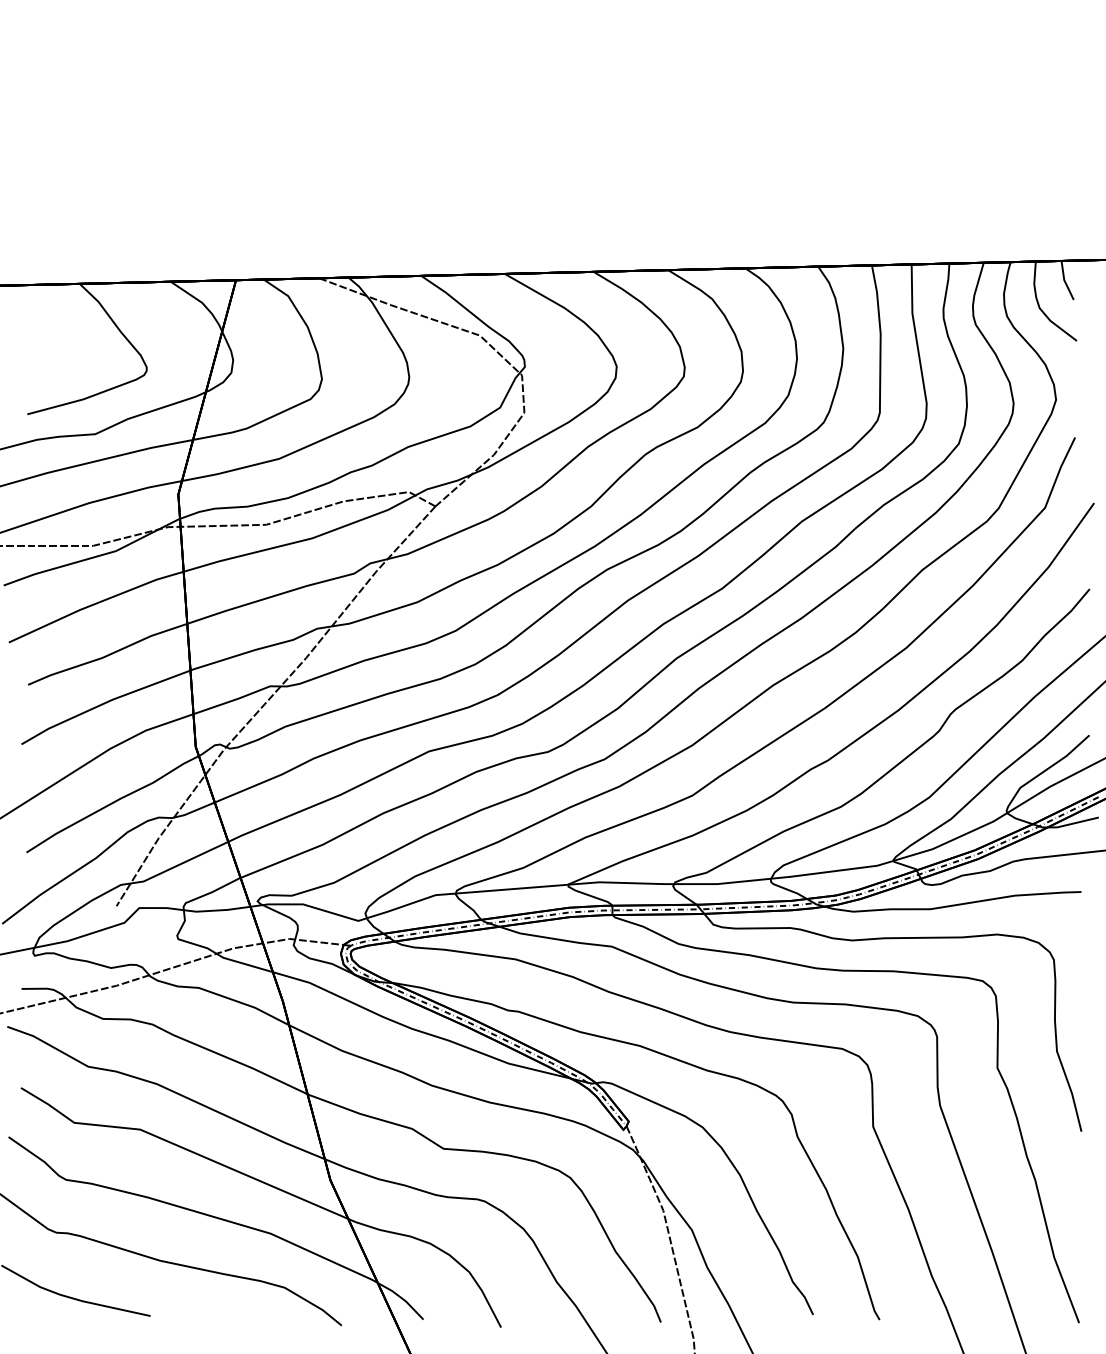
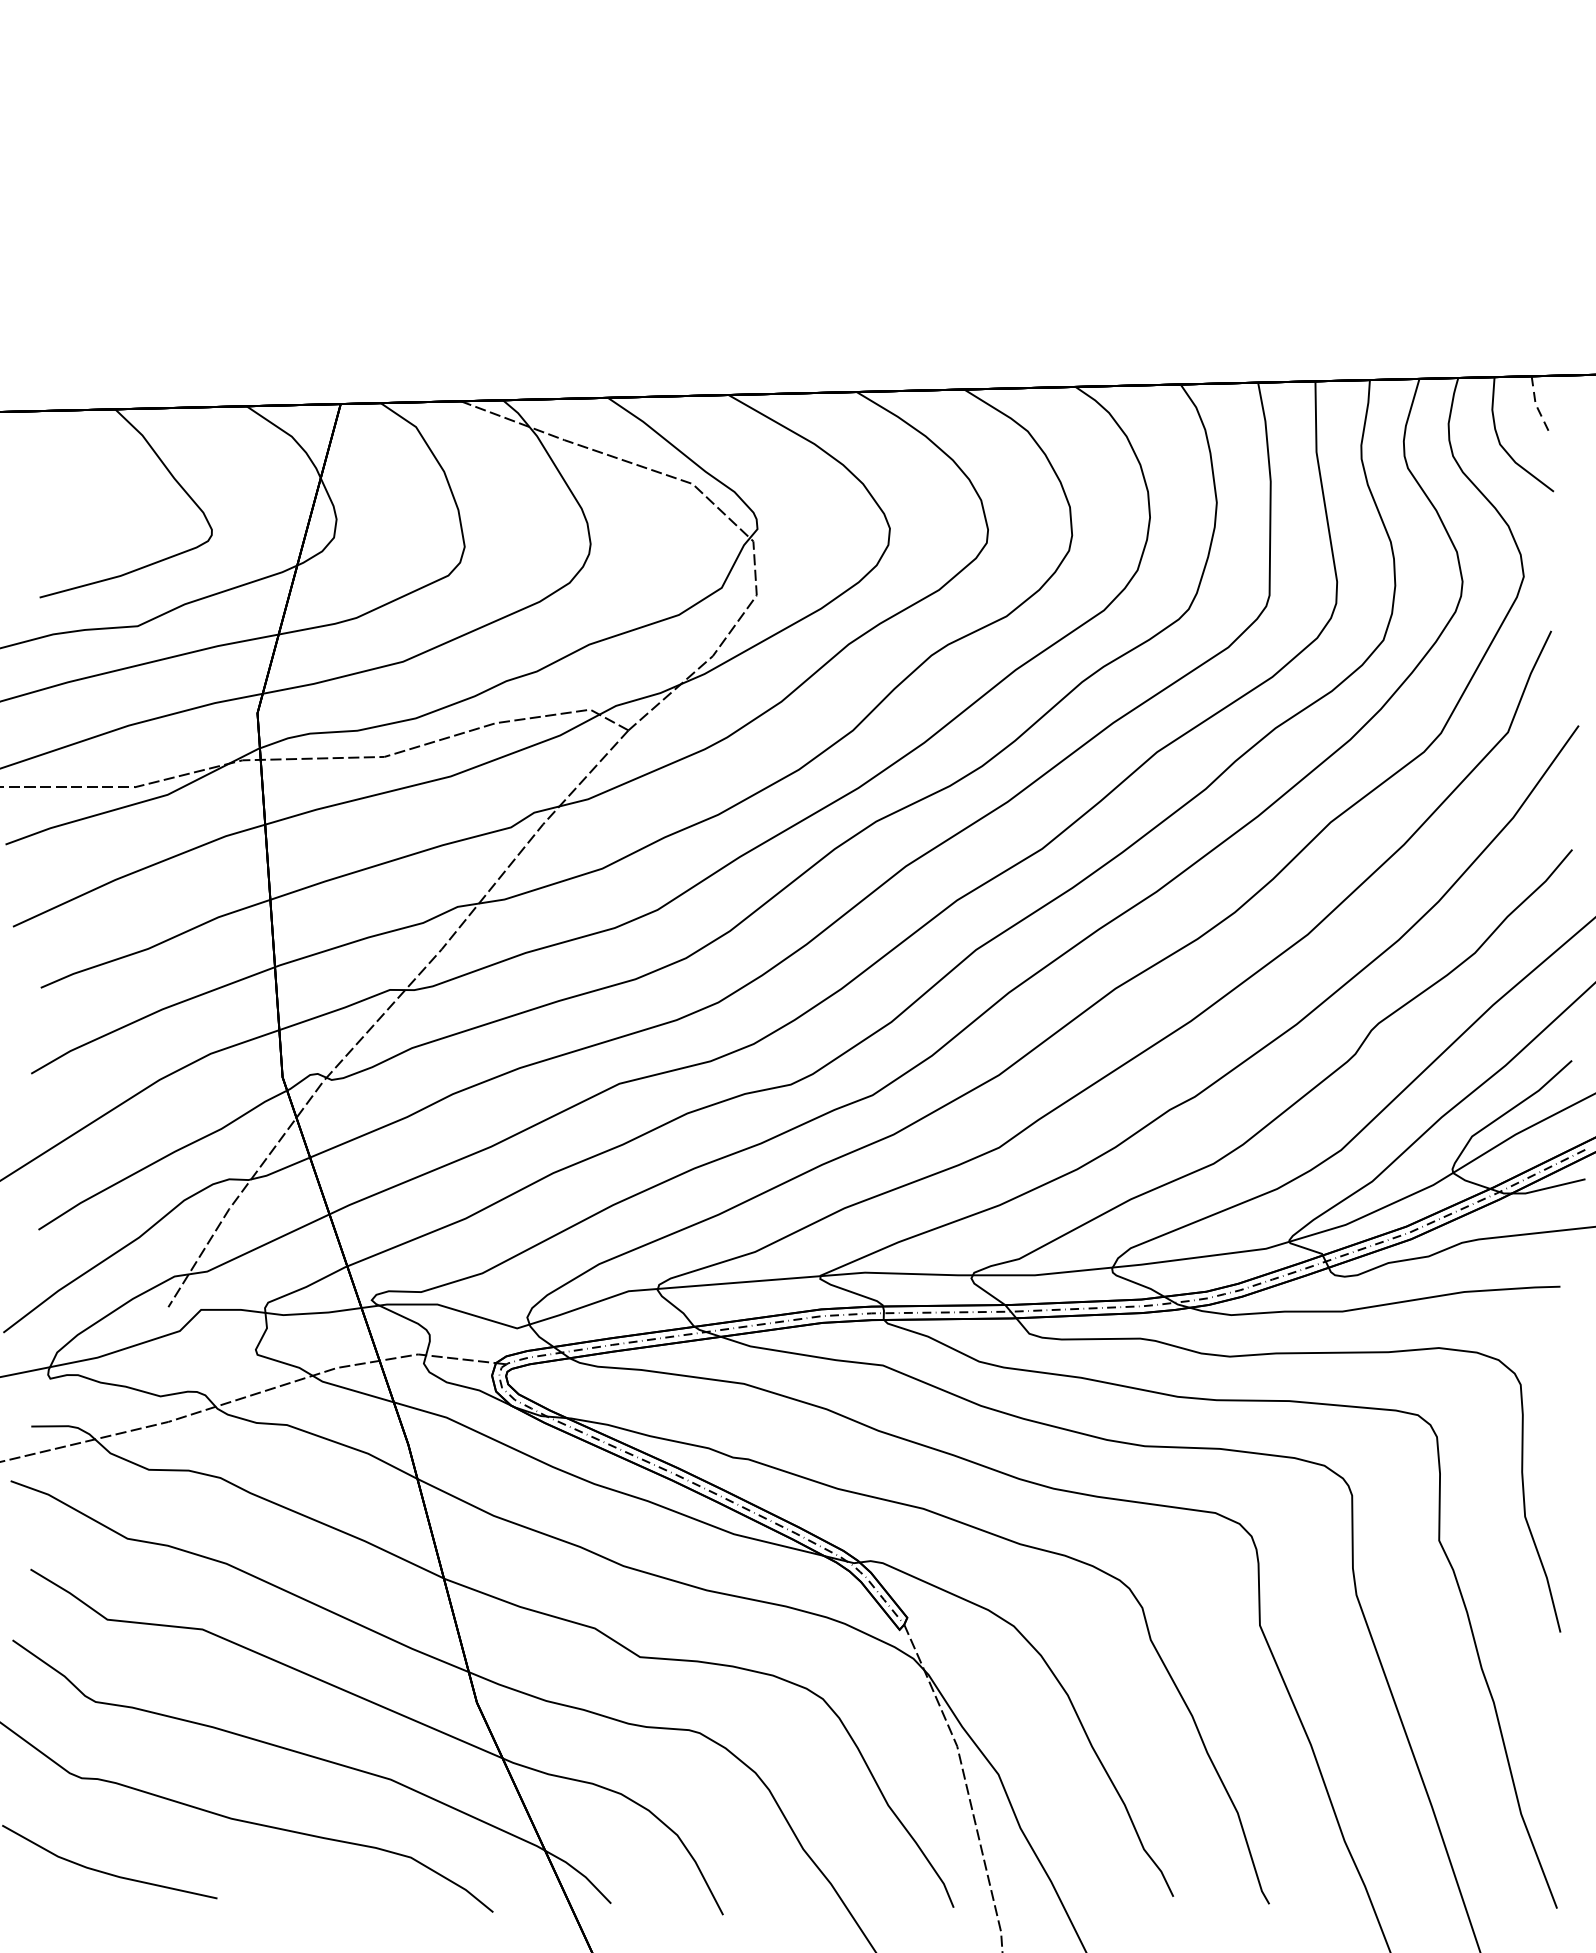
line: (1064, 280) -> (1535, 404), solid -> dashed

